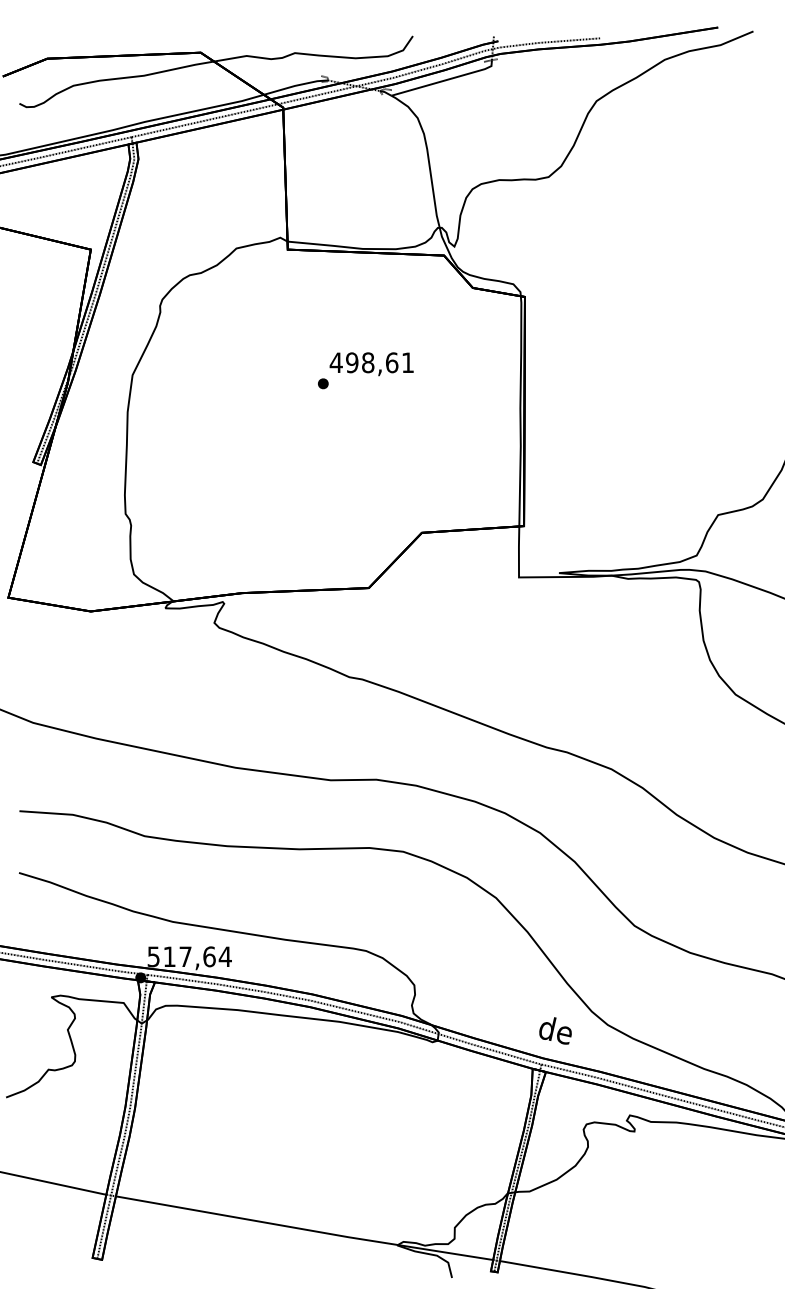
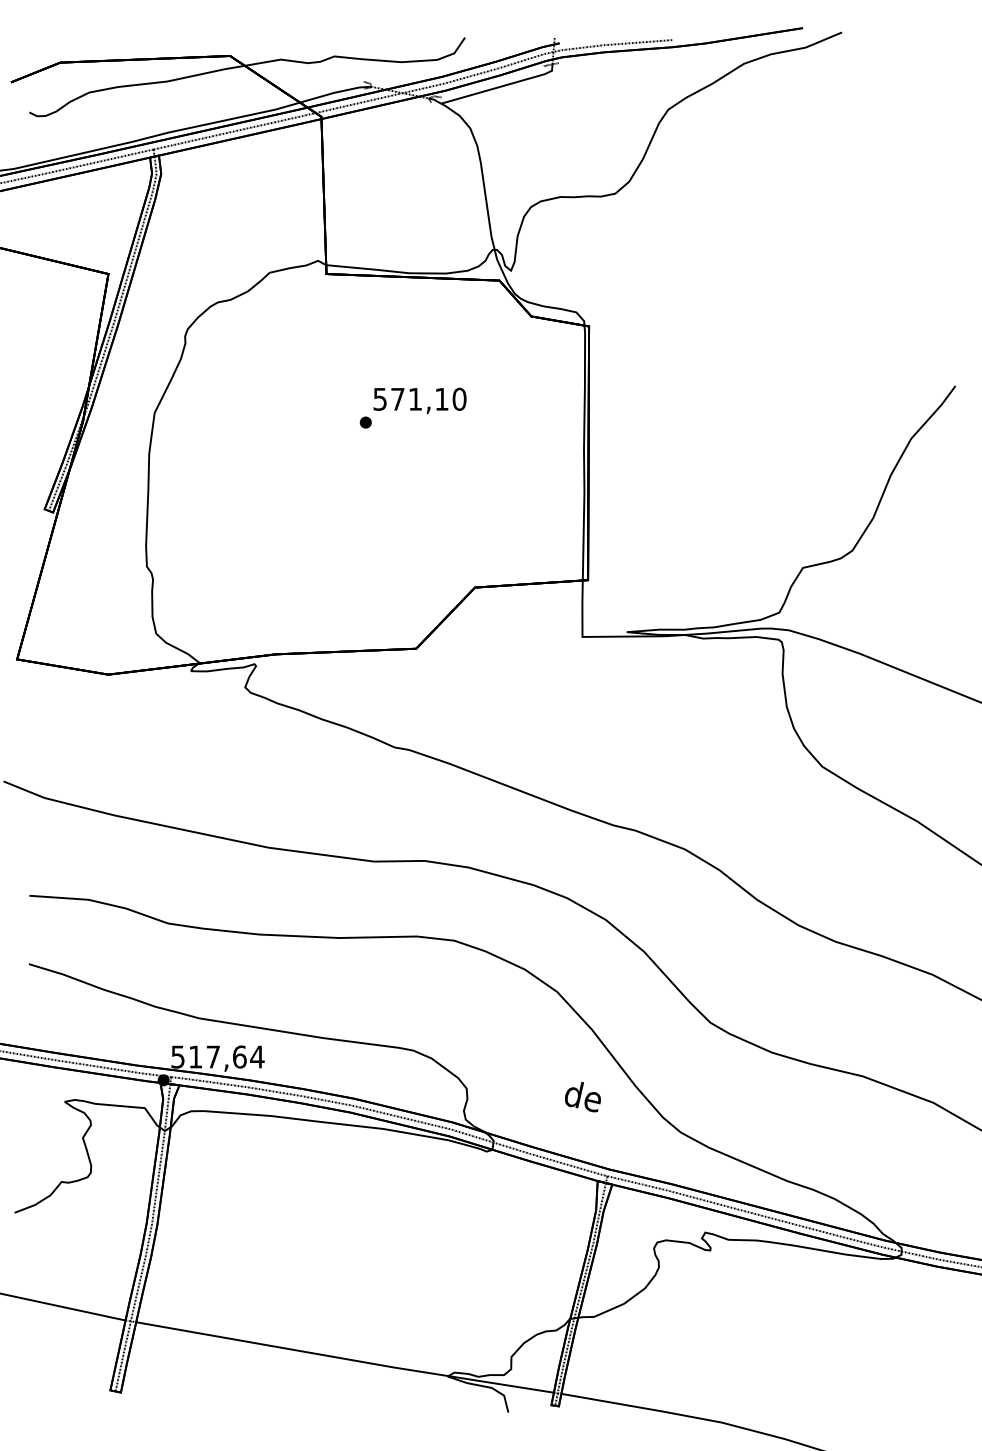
text: (371, 362) -> (419, 398), 498,61 -> 571,10
text: (555, 1030) -> (582, 1096), moved

